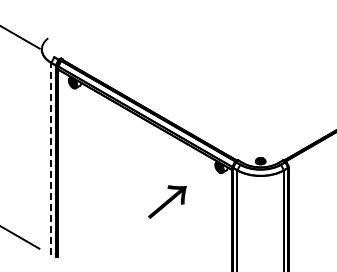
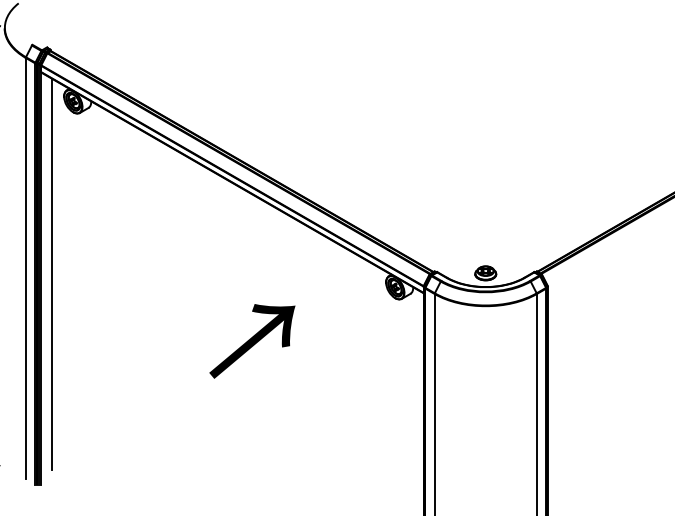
line: (51, 158) -> (26, 267), dashed -> solid
line: (63, 161) -> (52, 274), added
text: (167, 201) -> (252, 340), moved

